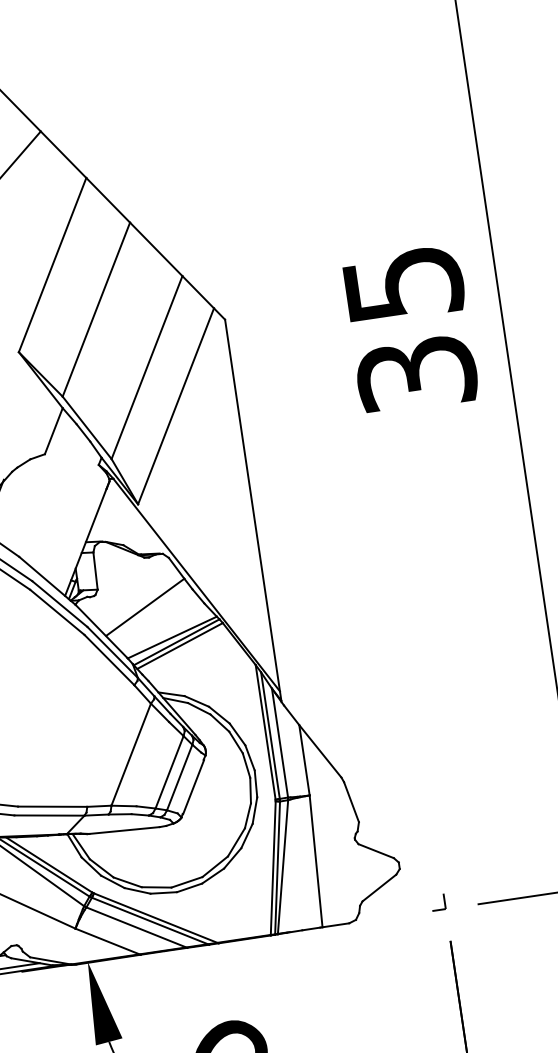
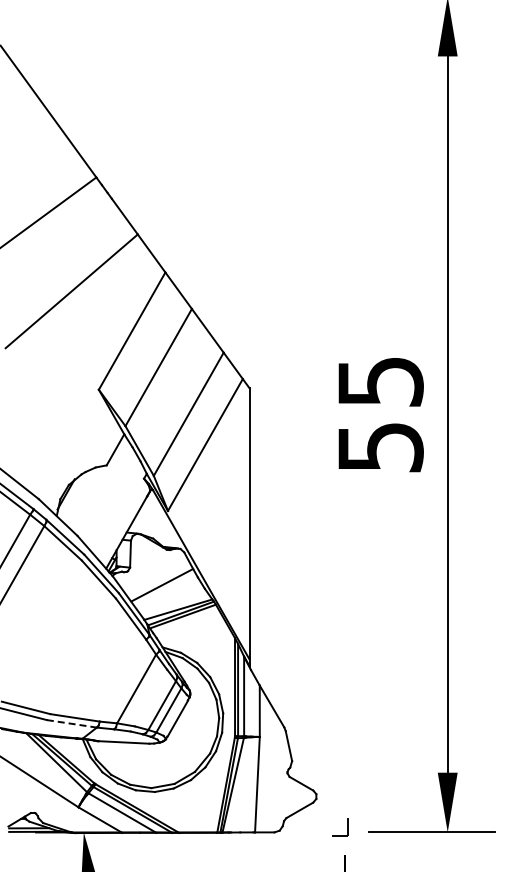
text: (416, 374) -> (380, 447), 35 -> 55
line: (50, 814) -> (72, 723), solid -> dashed
part: (438, 901) -> (340, 826), size x1.6

